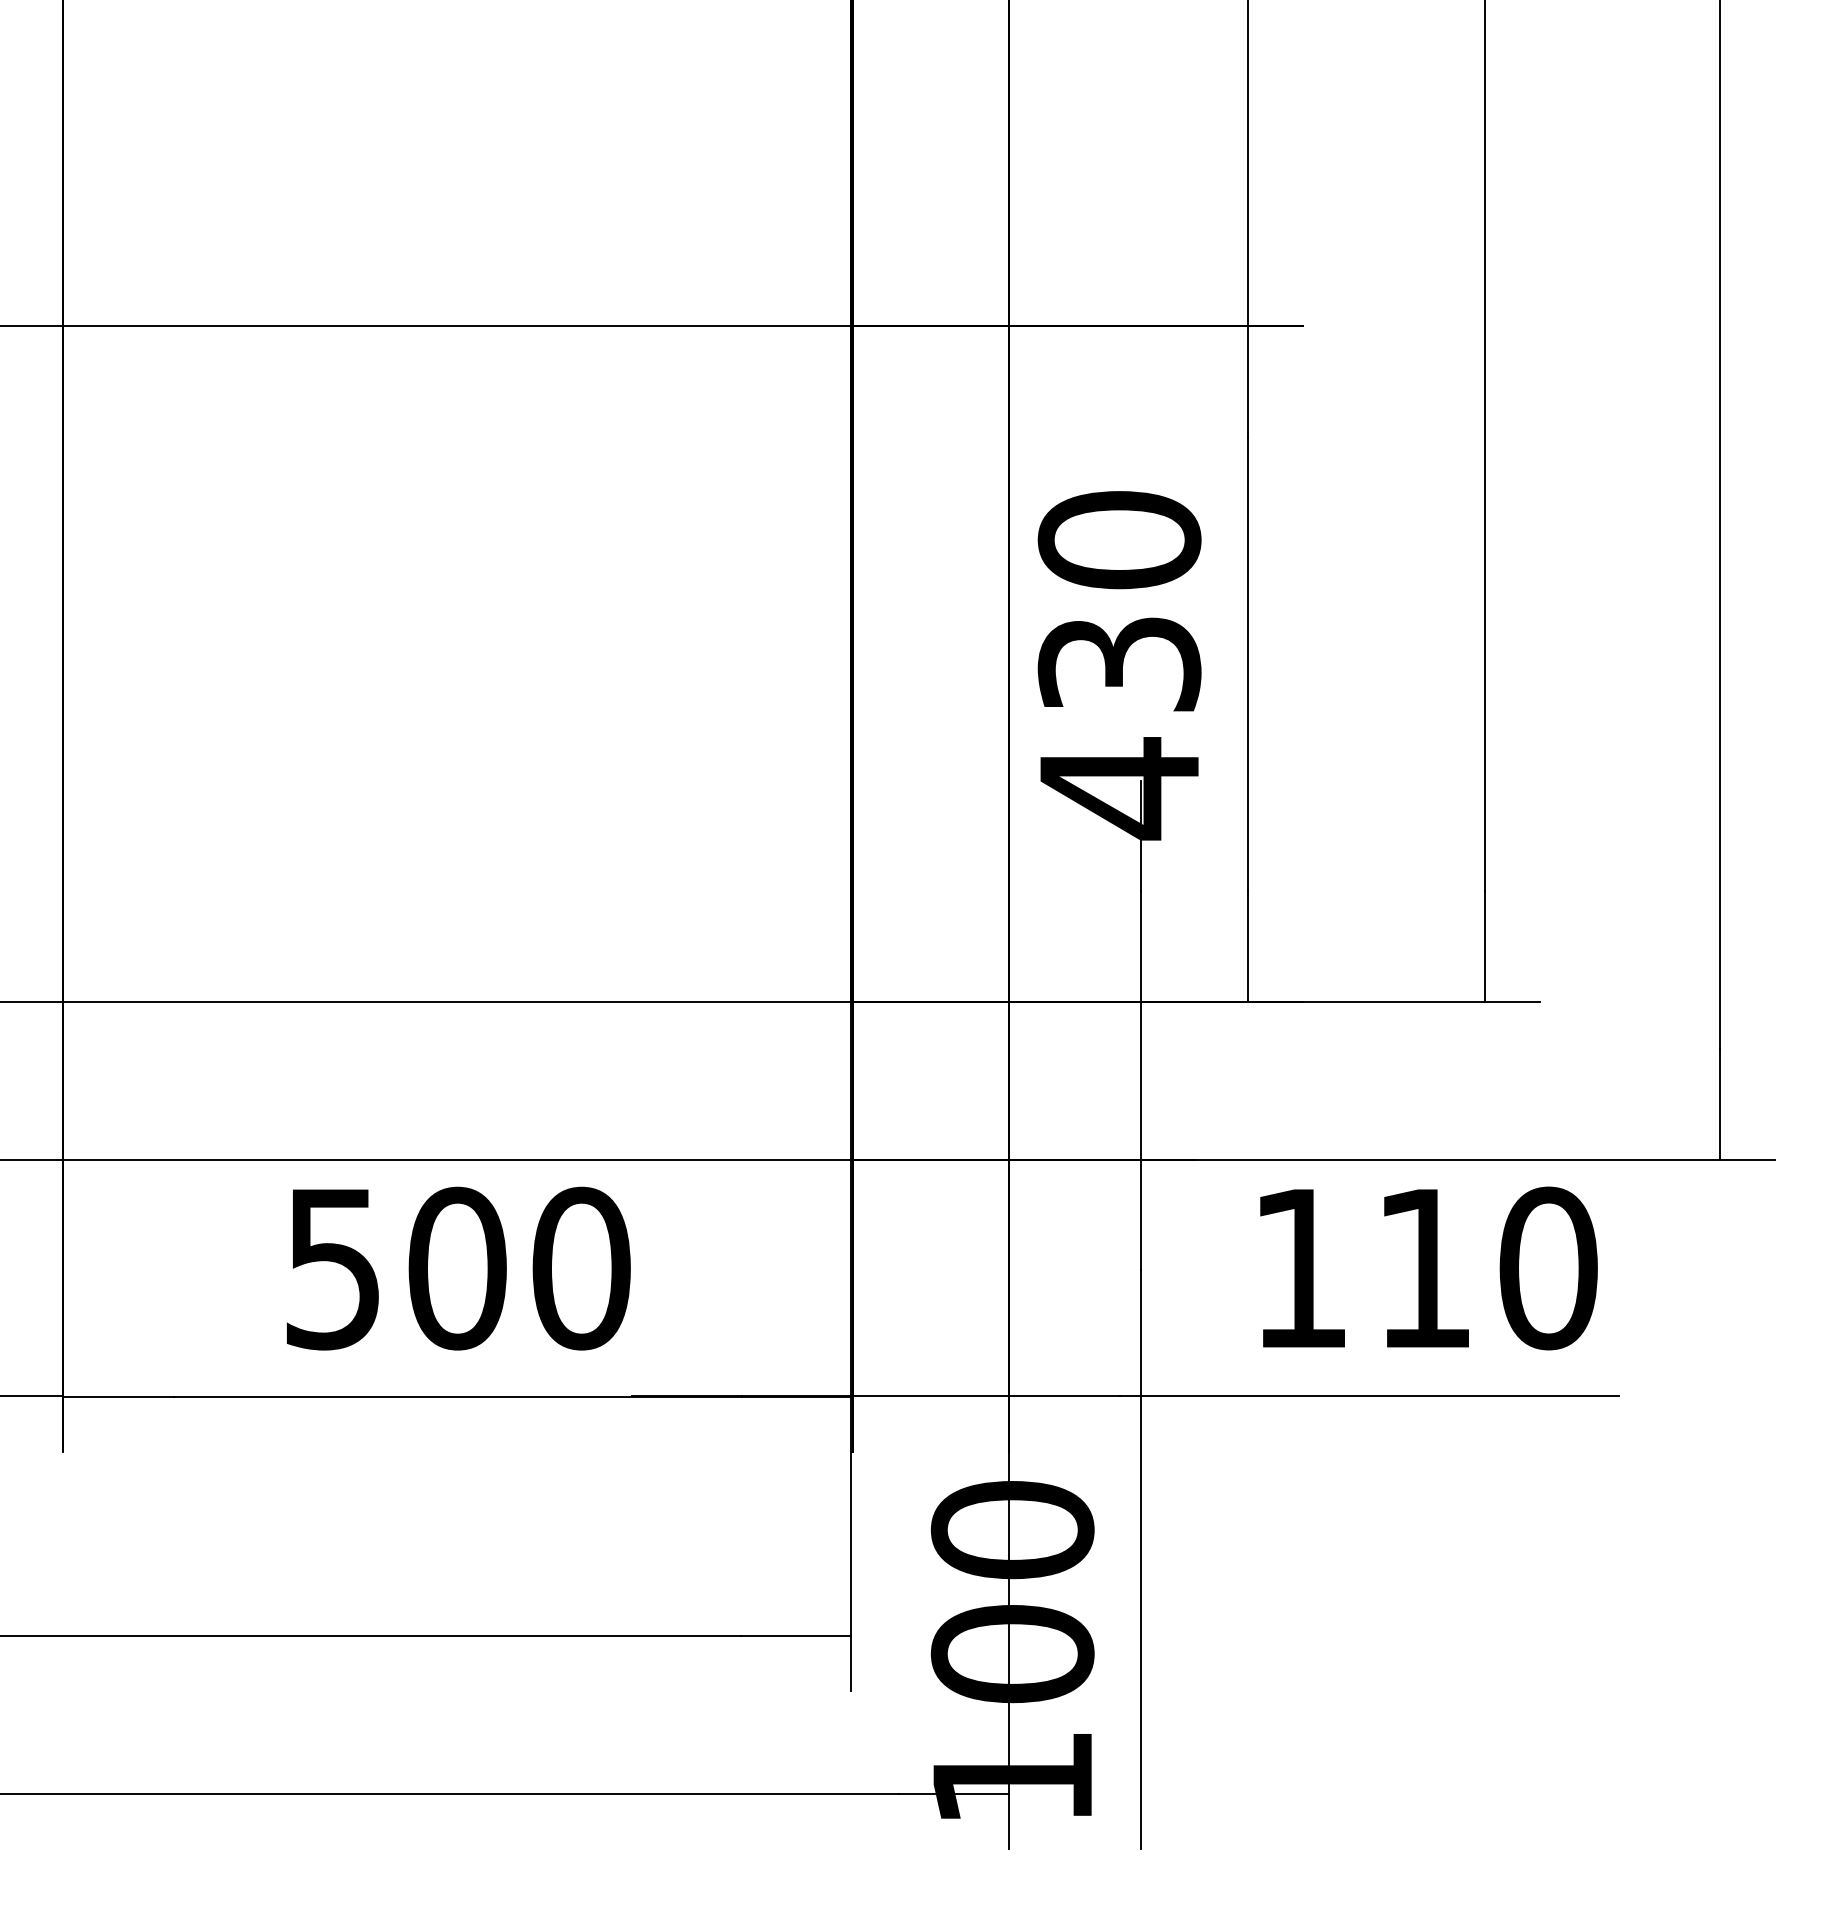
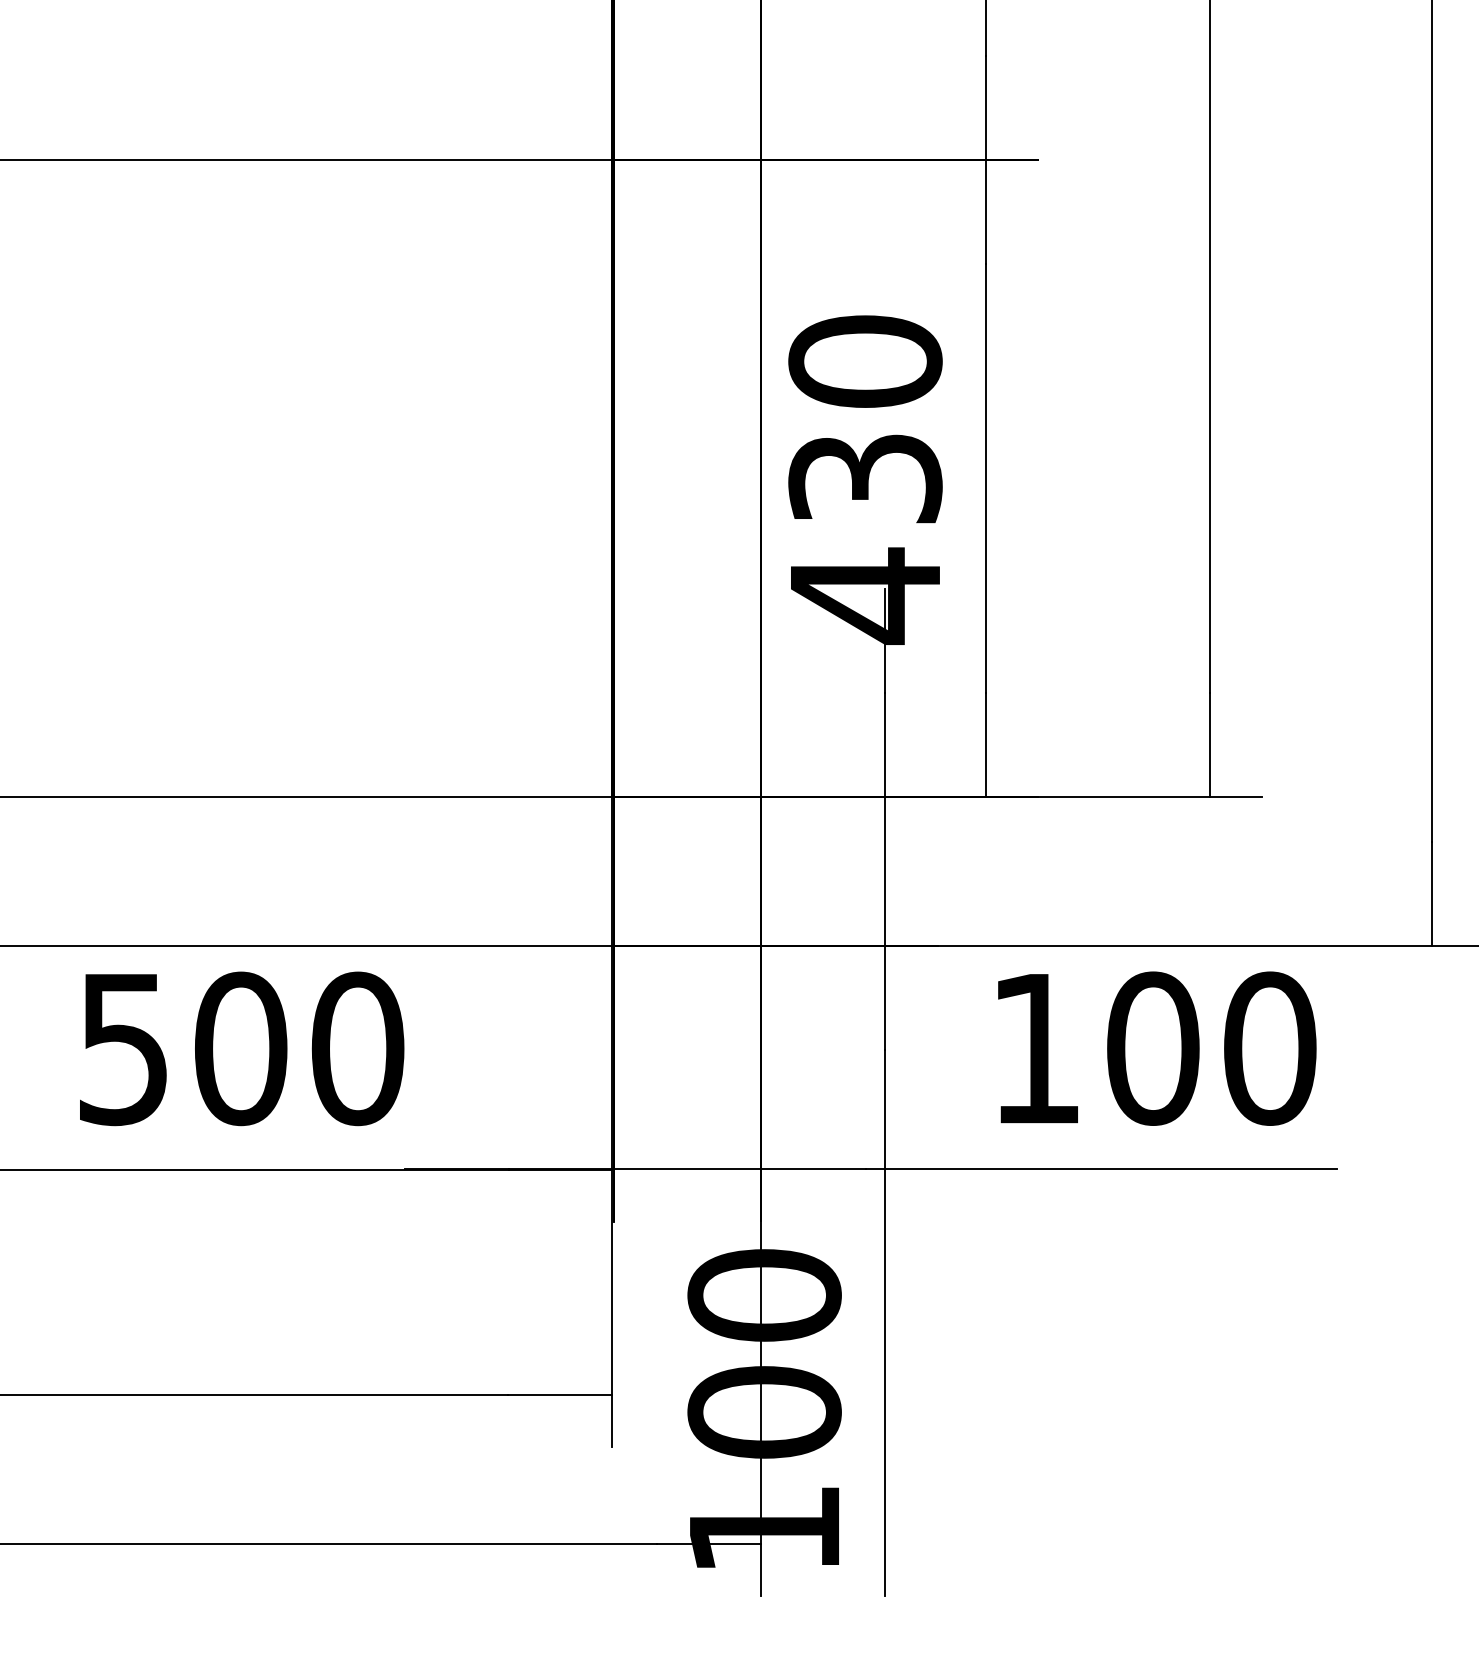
text: (1424, 1268) -> (1153, 1048), 110 -> 100

